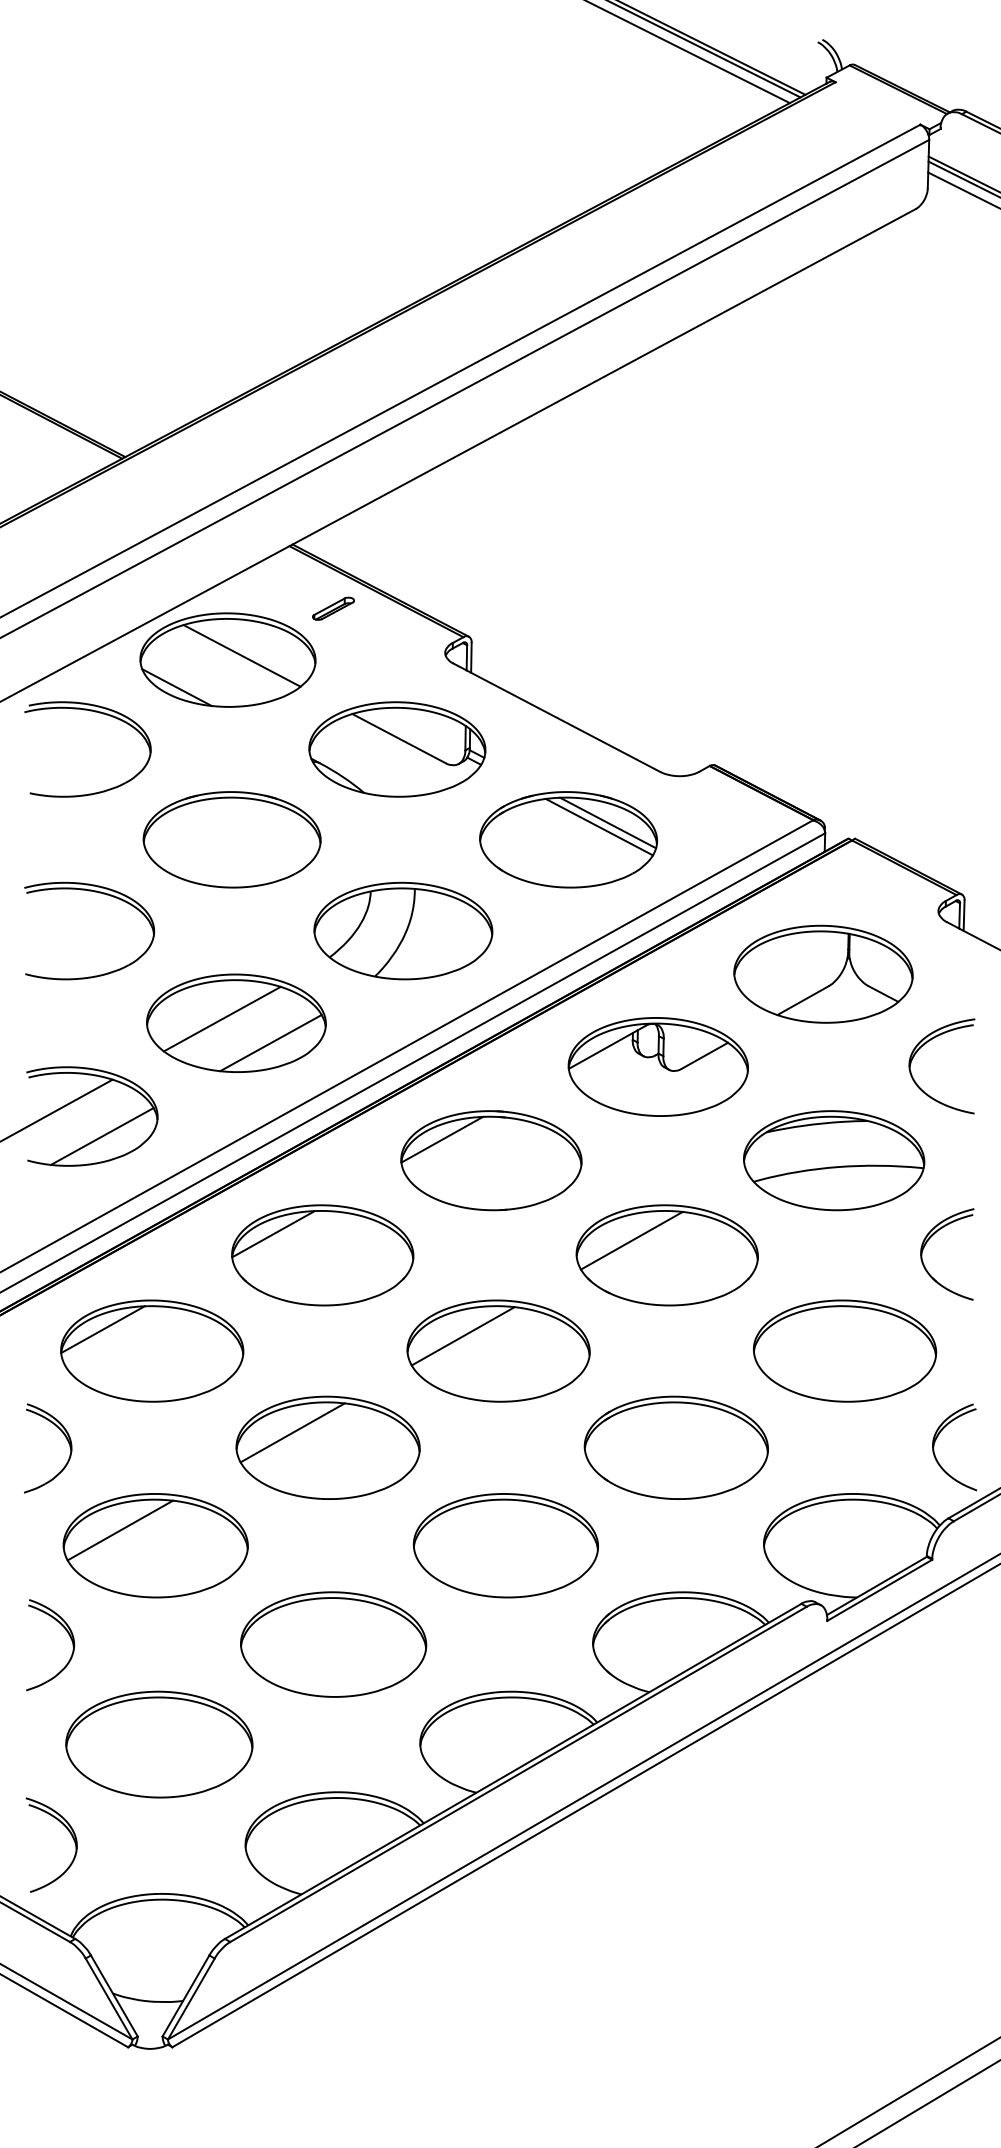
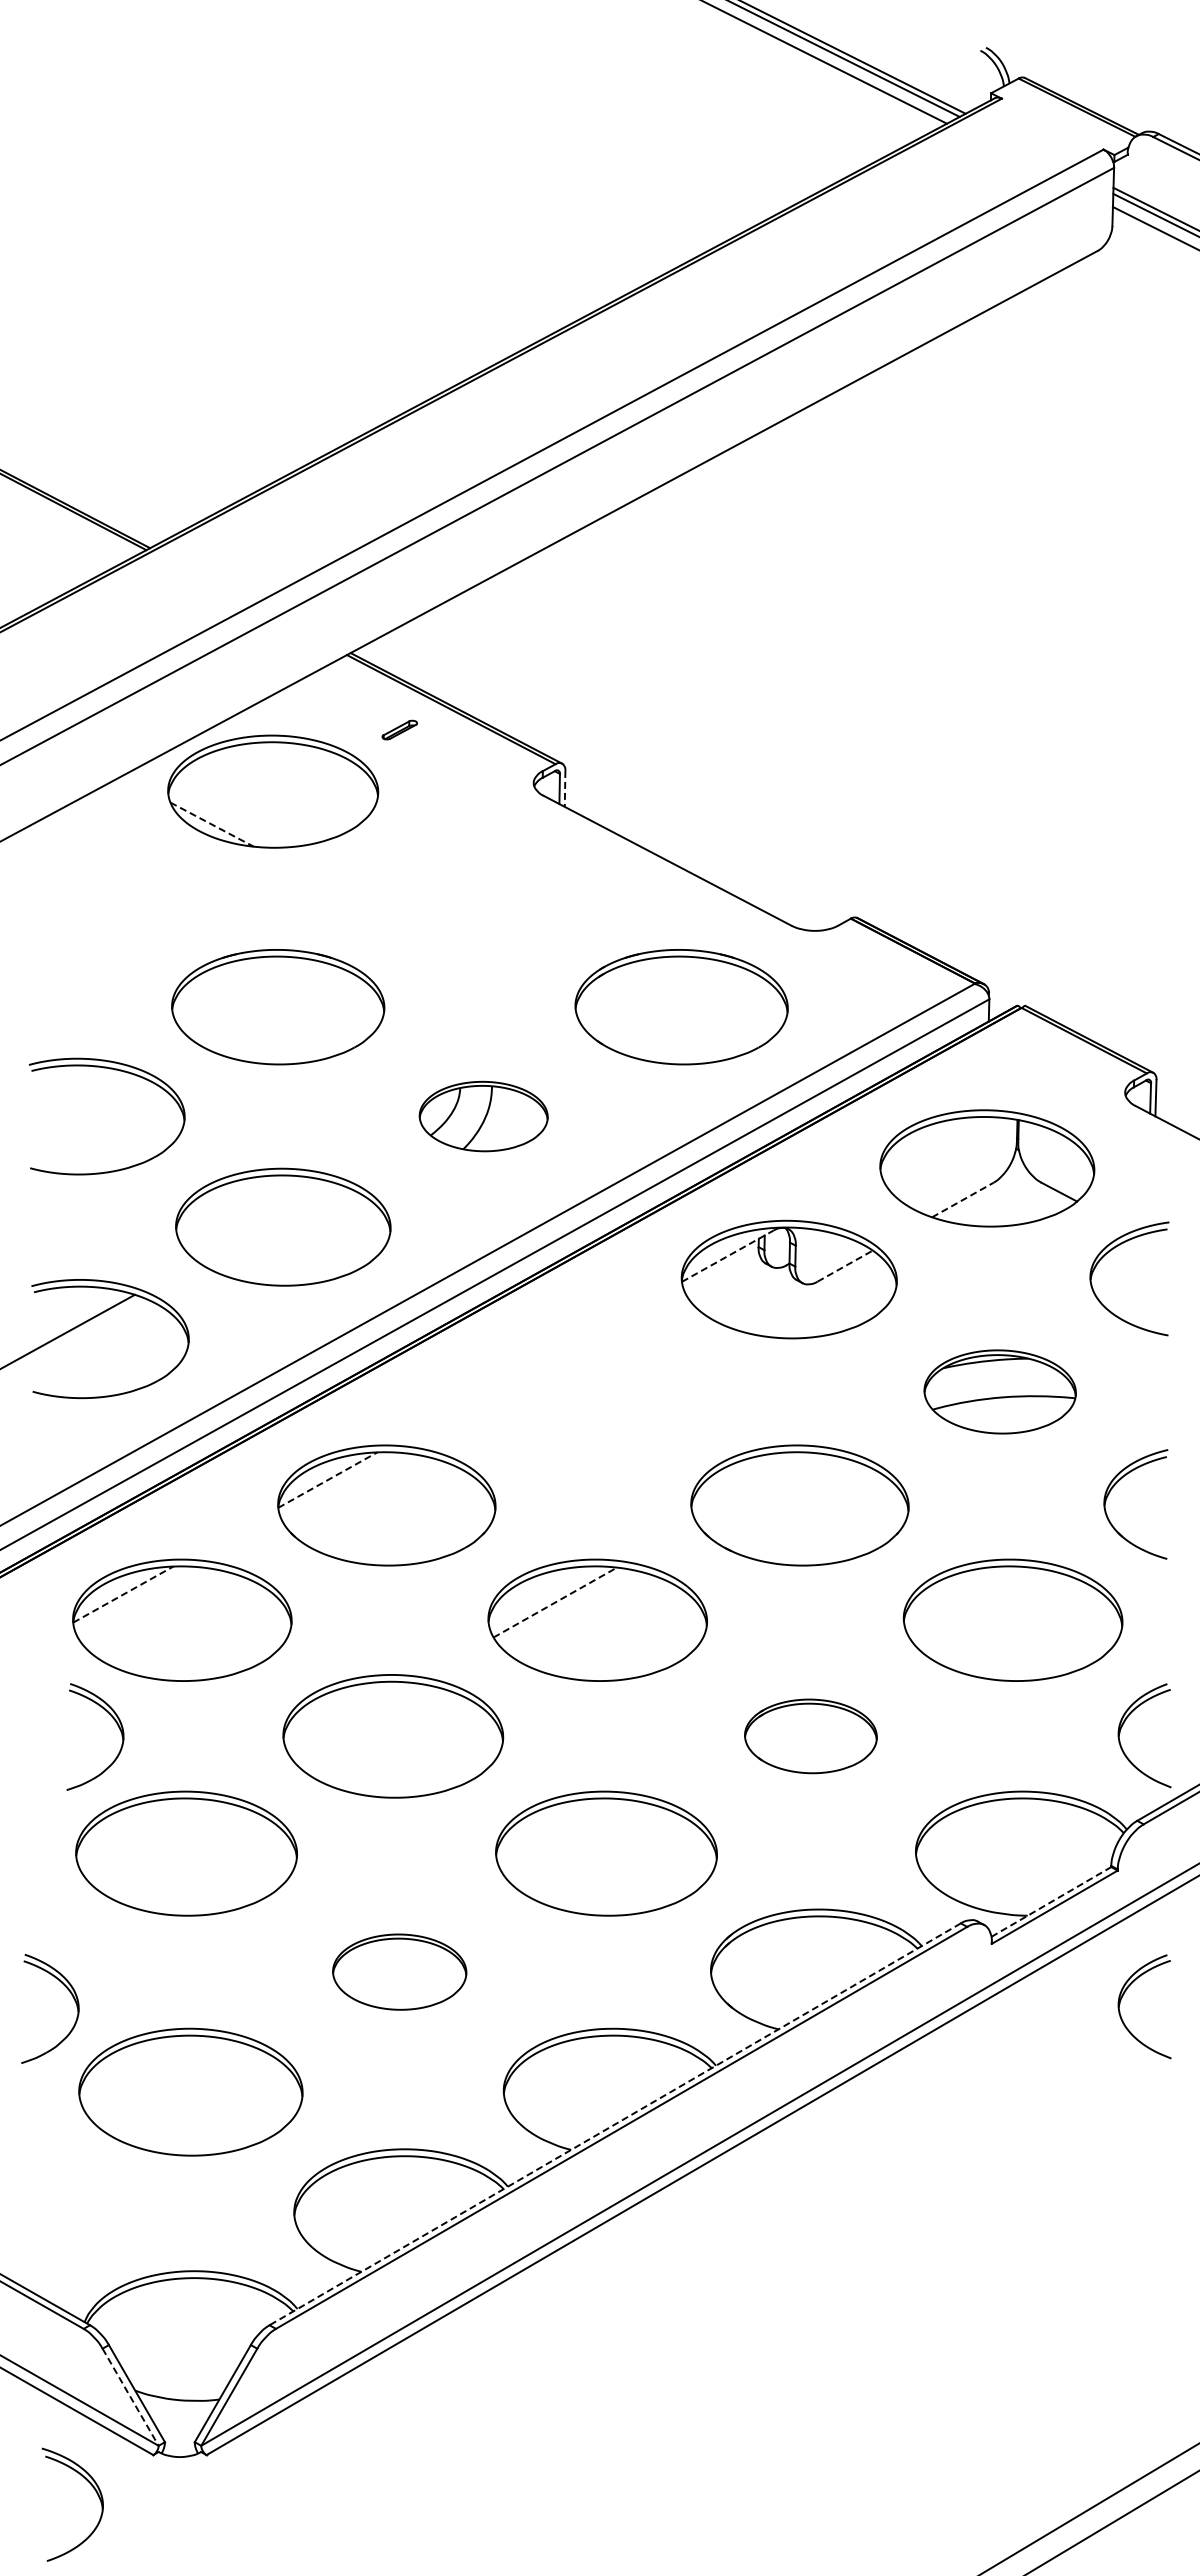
part: (333, 608) -> (399, 729), size x0.7
line: (241, 655) -> (289, 786), removed
line: (471, 657) -> (565, 788), solid -> dashed
line: (177, 687) -> (212, 824), solid -> dashed
part: (95, 712) -> (114, 854), removed
part: (396, 749) -> (475, 898), removed
line: (607, 822) -> (728, 986), removed
line: (599, 826) -> (718, 991), removed
part: (403, 930) -> (483, 1116), size x0.6
line: (803, 1000) -> (963, 1199), solid -> dashed
line: (222, 1018) -> (266, 1221), removed
line: (270, 1042) -> (324, 1250), removed
line: (607, 1047) -> (728, 1256), solid -> dashed
line: (705, 1056) -> (845, 1266), solid -> dashed
line: (102, 1136) -> (122, 1362), removed
part: (491, 1160) -> (589, 1391), removed
part: (834, 1160) -> (1000, 1391), size x0.7
line: (273, 1234) -> (327, 1480), solid -> dashed
line: (631, 1240) -> (757, 1487), removed
line: (103, 1329) -> (123, 1594), solid -> dashed
line: (463, 1336) -> (555, 1602), solid -> dashed
line: (292, 1432) -> (350, 1718), removed
part: (64, 1436) -> (115, 1722), moved
part: (676, 1448) -> (810, 1736), size x0.6
line: (119, 1530) -> (143, 1835), removed
line: (877, 1585) -> (1051, 1901), solid -> dashed
part: (68, 1635) -> (72, 1997), moved
part: (333, 1643) -> (399, 1971), size x0.6
part: (937, 1664) -> (1123, 1996), added
line: (513, 1771) -> (615, 2124), solid -> dashed
part: (69, 1833) -> (94, 2490), moved
line: (108, 1999) -> (130, 2397), solid -> dashed

